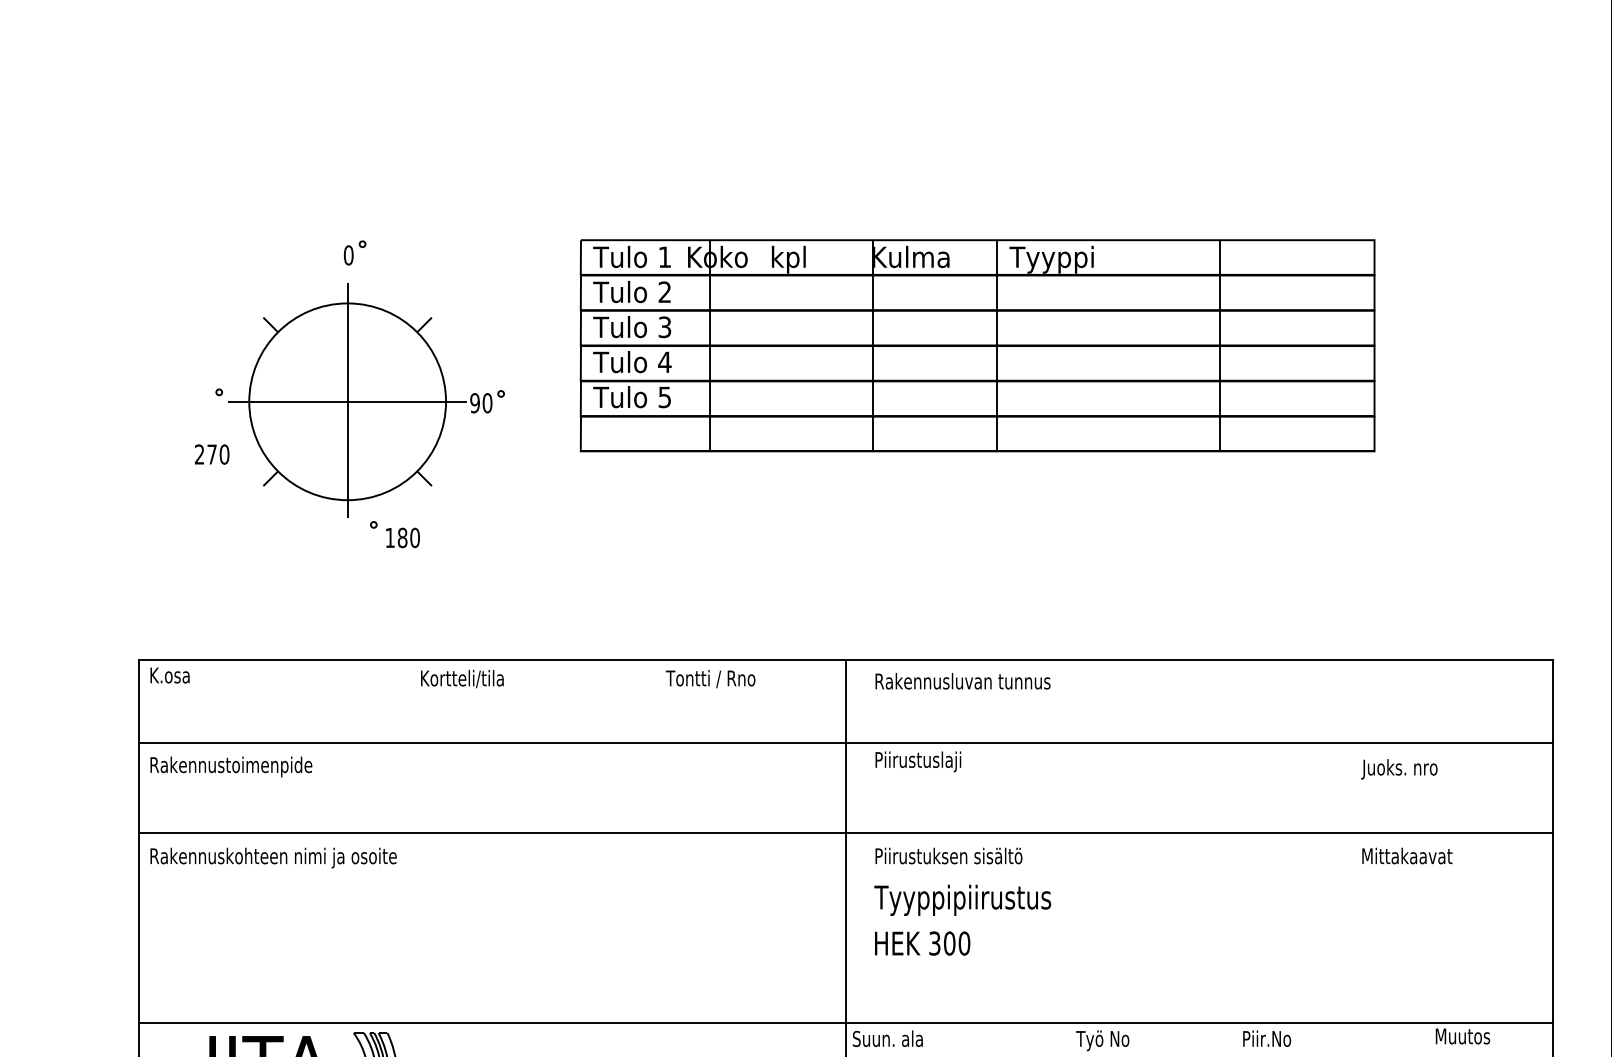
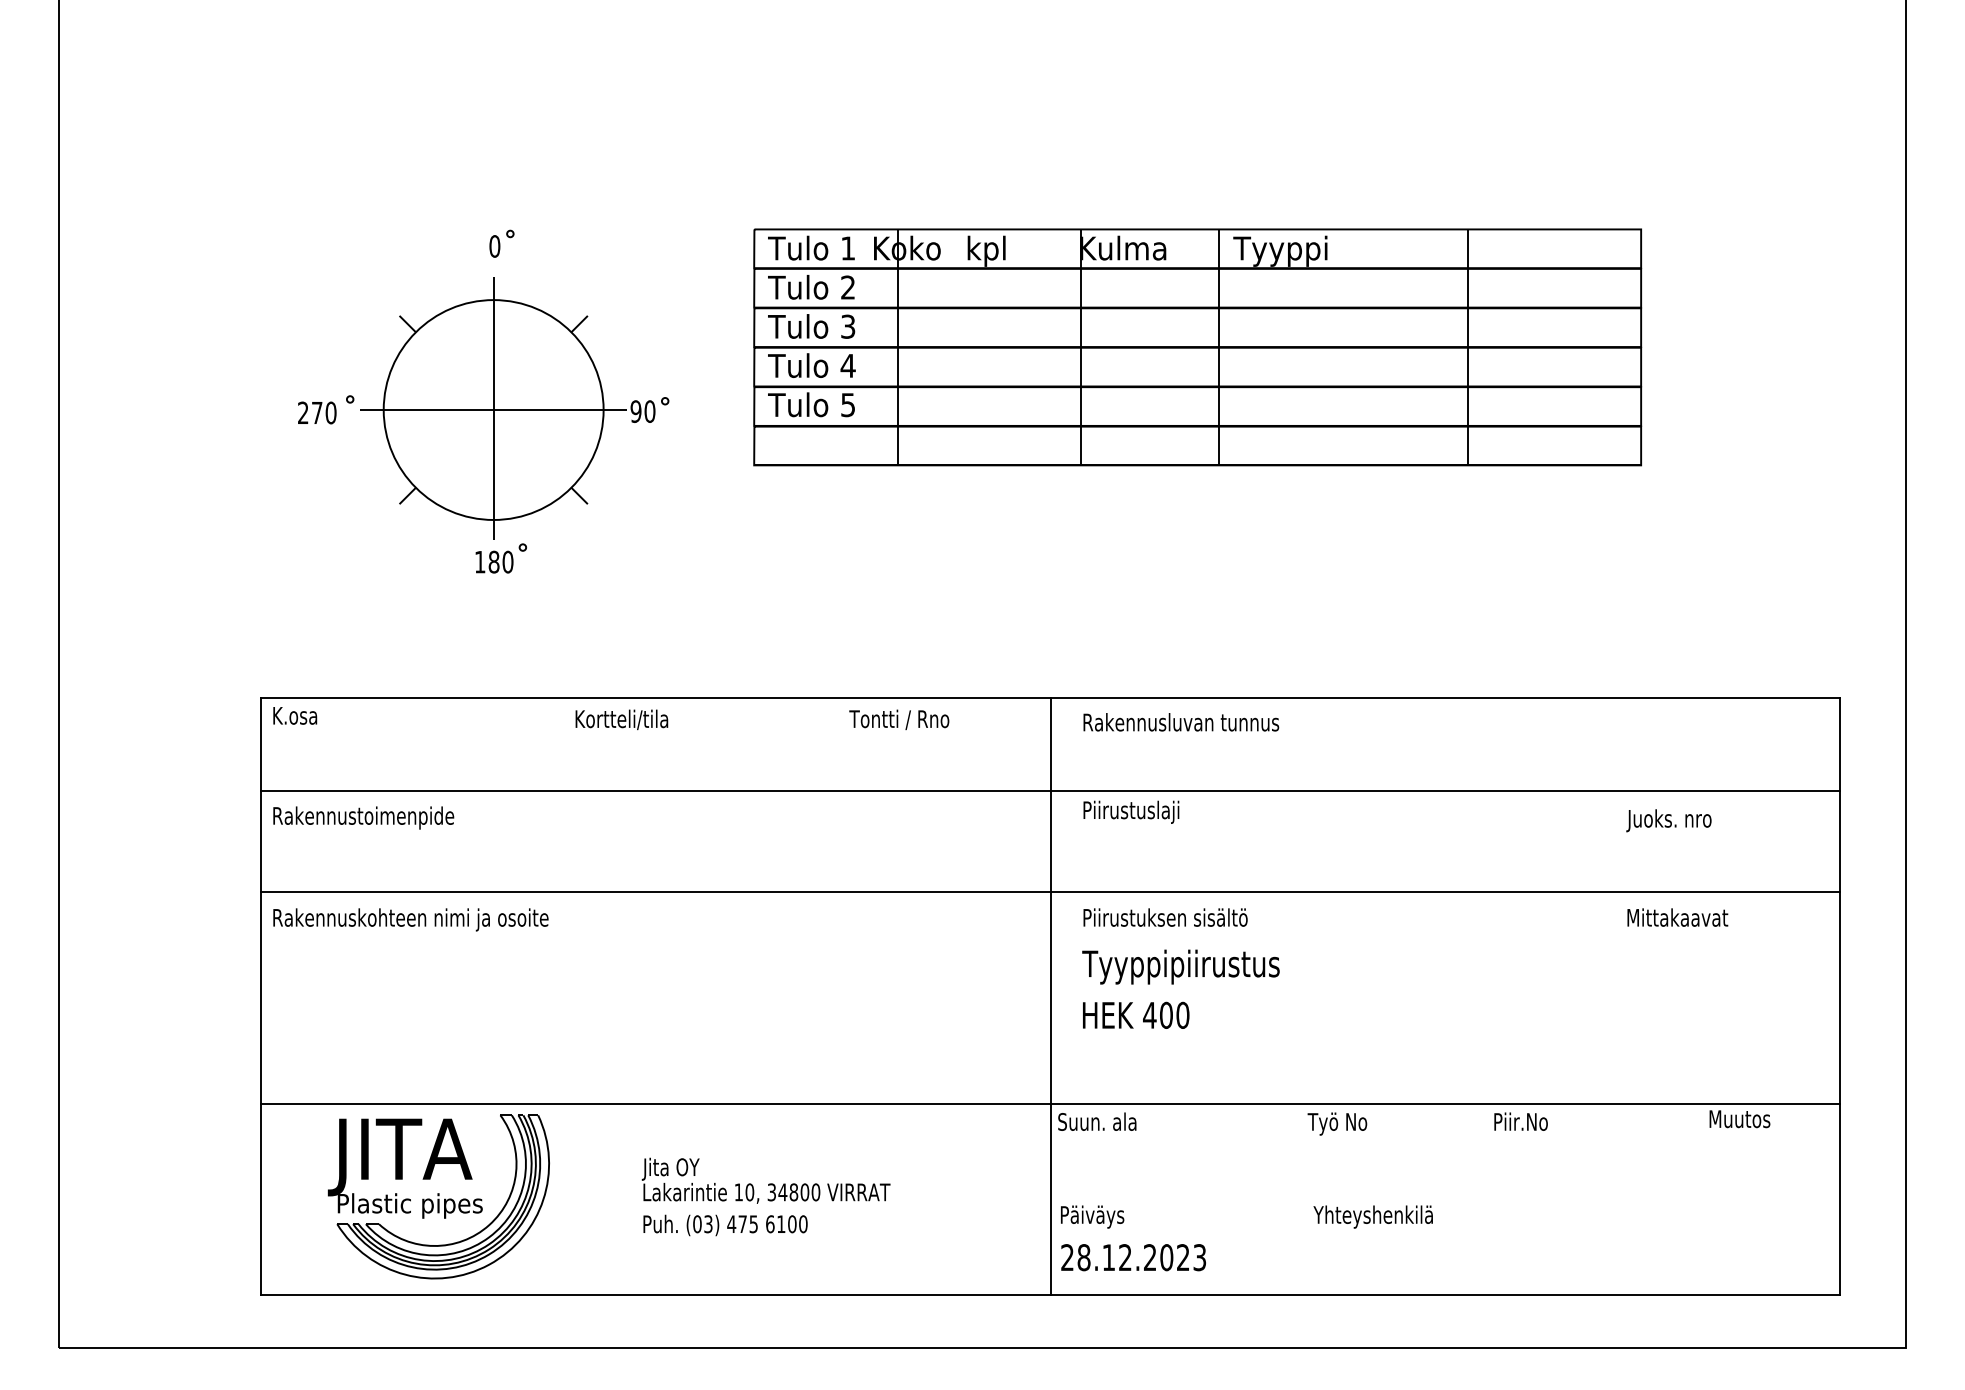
text: (212, 454) -> (317, 412), moved
text: (402, 537) -> (494, 561), moved
text: (934, 942) -> (1149, 1014), 300 -> 400

